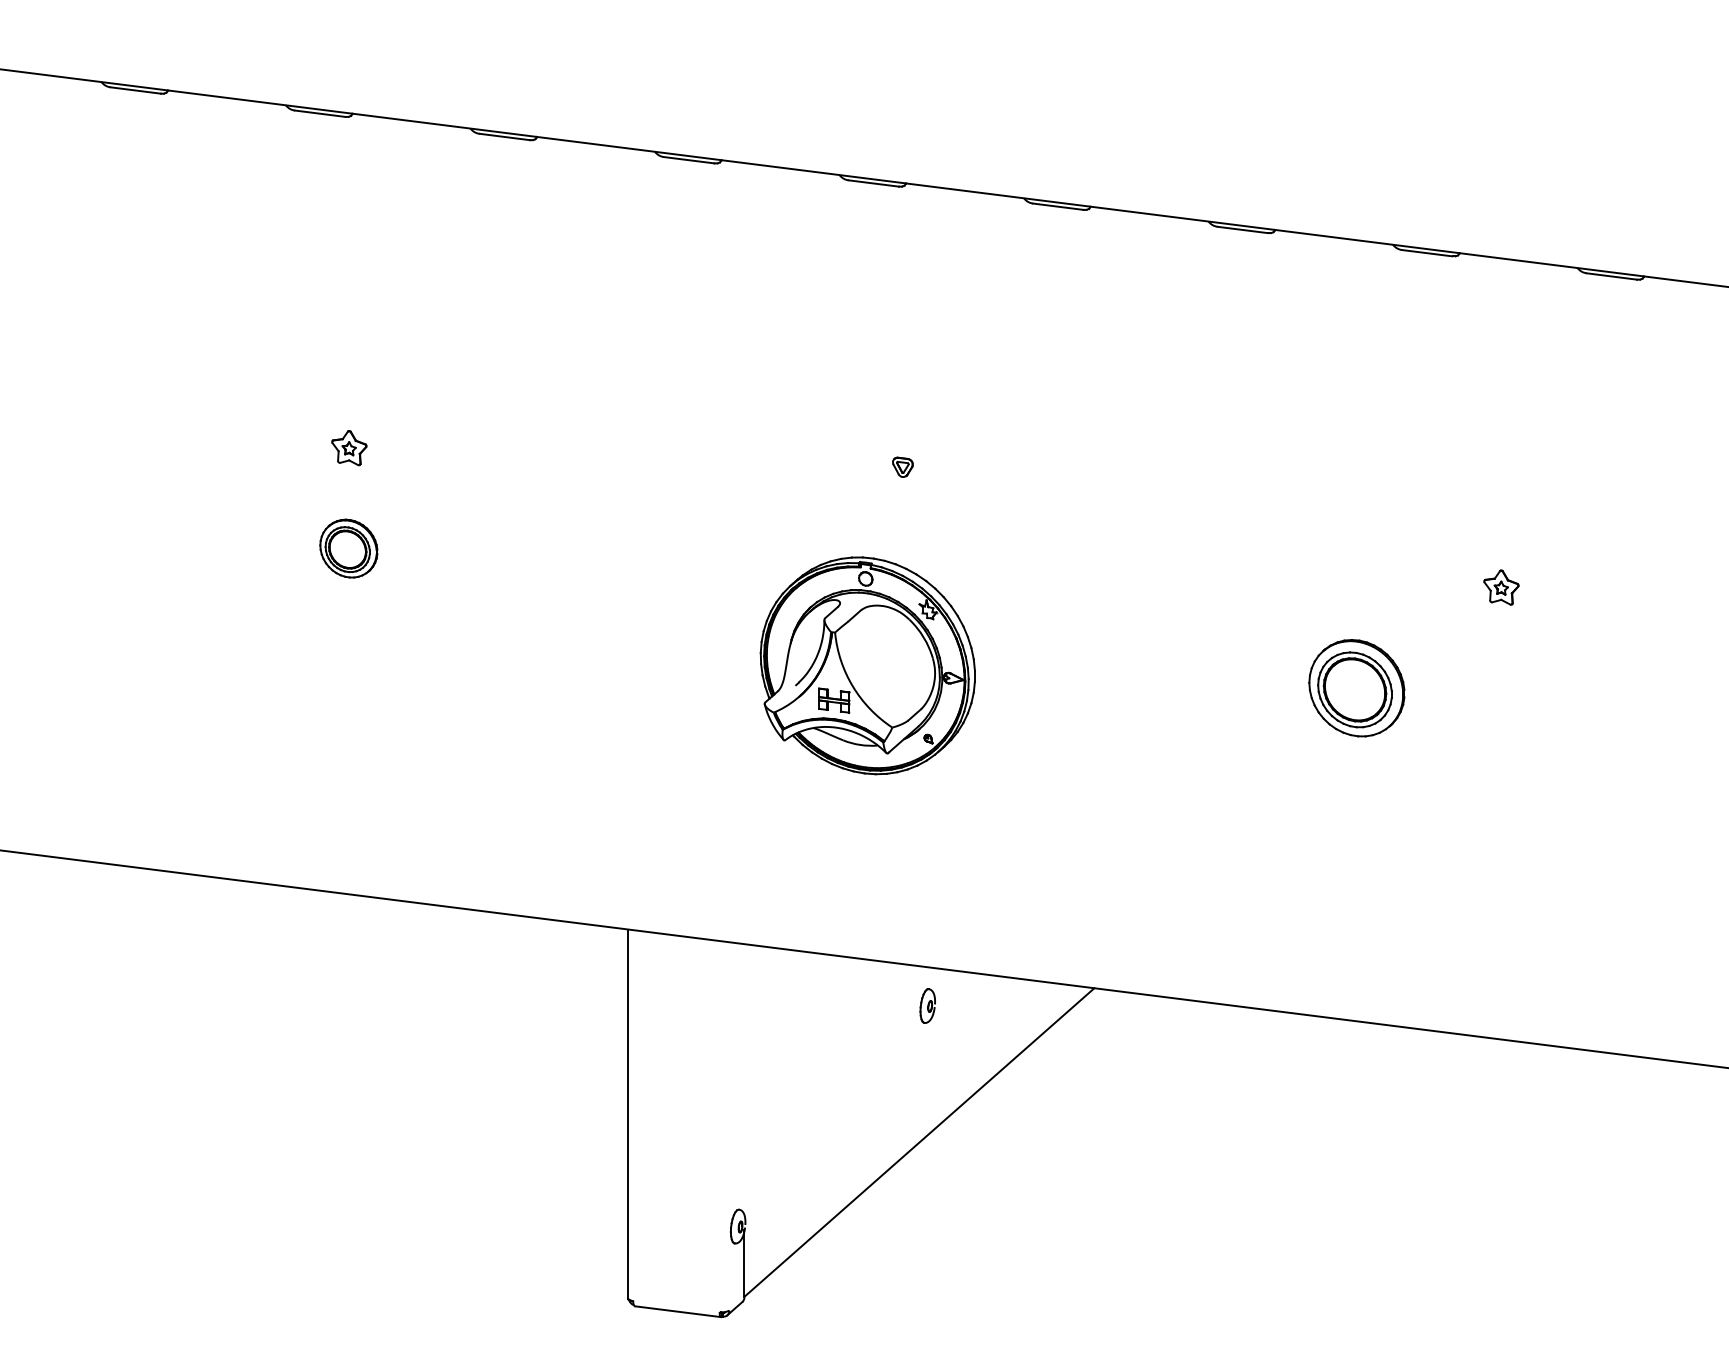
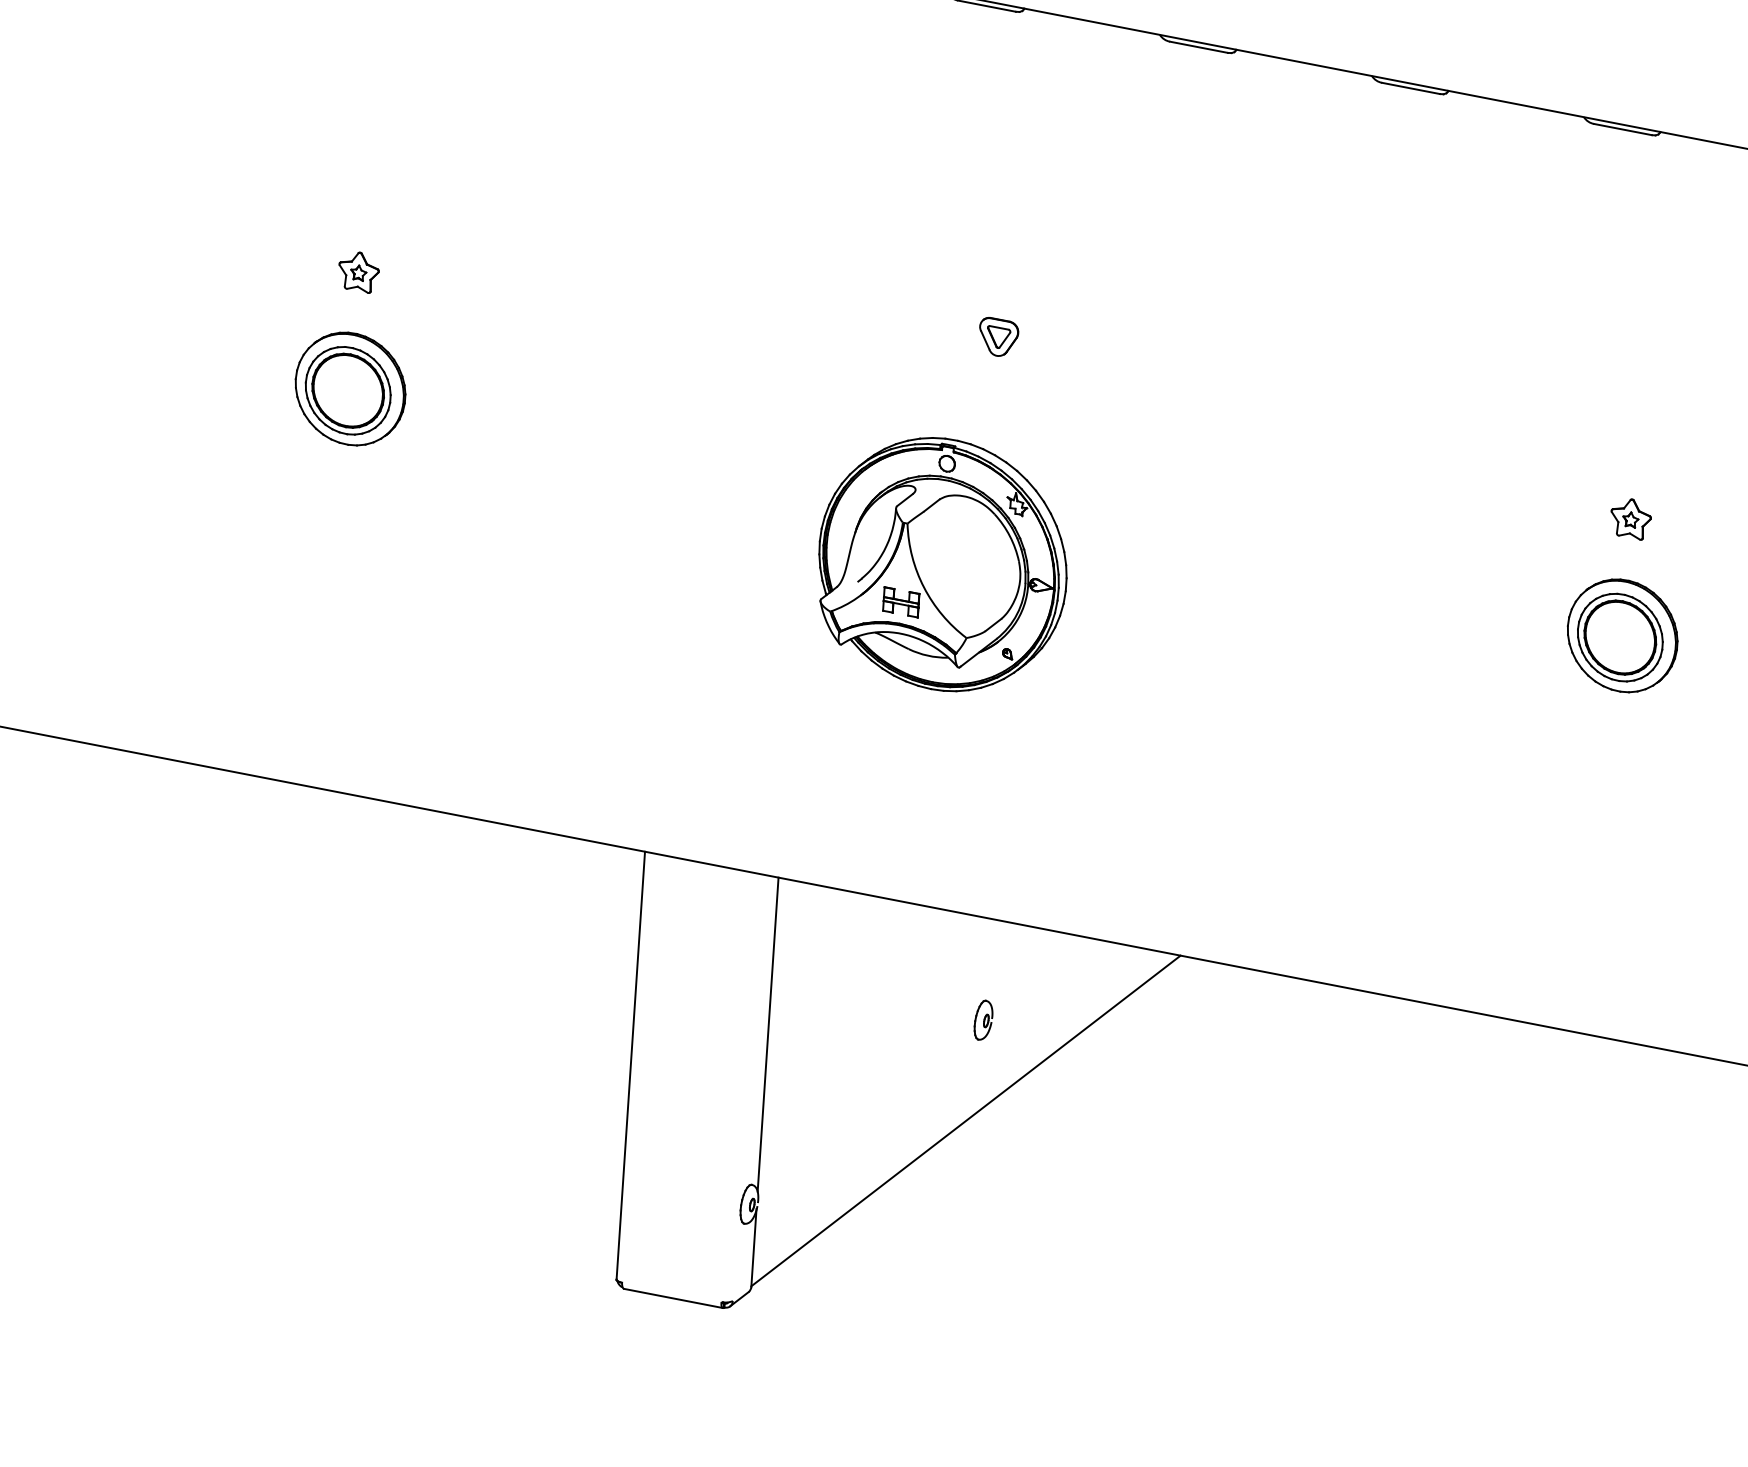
part: (902, 467) -> (998, 337), size x1.67
part: (348, 548) -> (350, 388), size x1.67
part: (1501, 587) -> (1631, 519), moved
part: (1356, 688) -> (1622, 636), moved
part: (927, 1005) -> (983, 1019), moved
line: (744, 1079) -> (768, 1034), added

